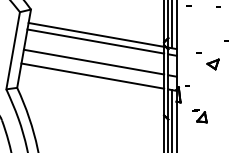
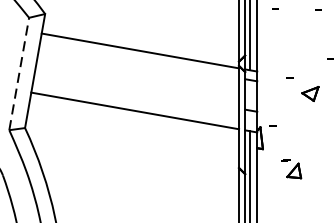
line: (95, 41) -> (139, 60), removed
line: (13, 50) -> (19, 73), solid -> dashed
line: (93, 61) -> (136, 89), removed

